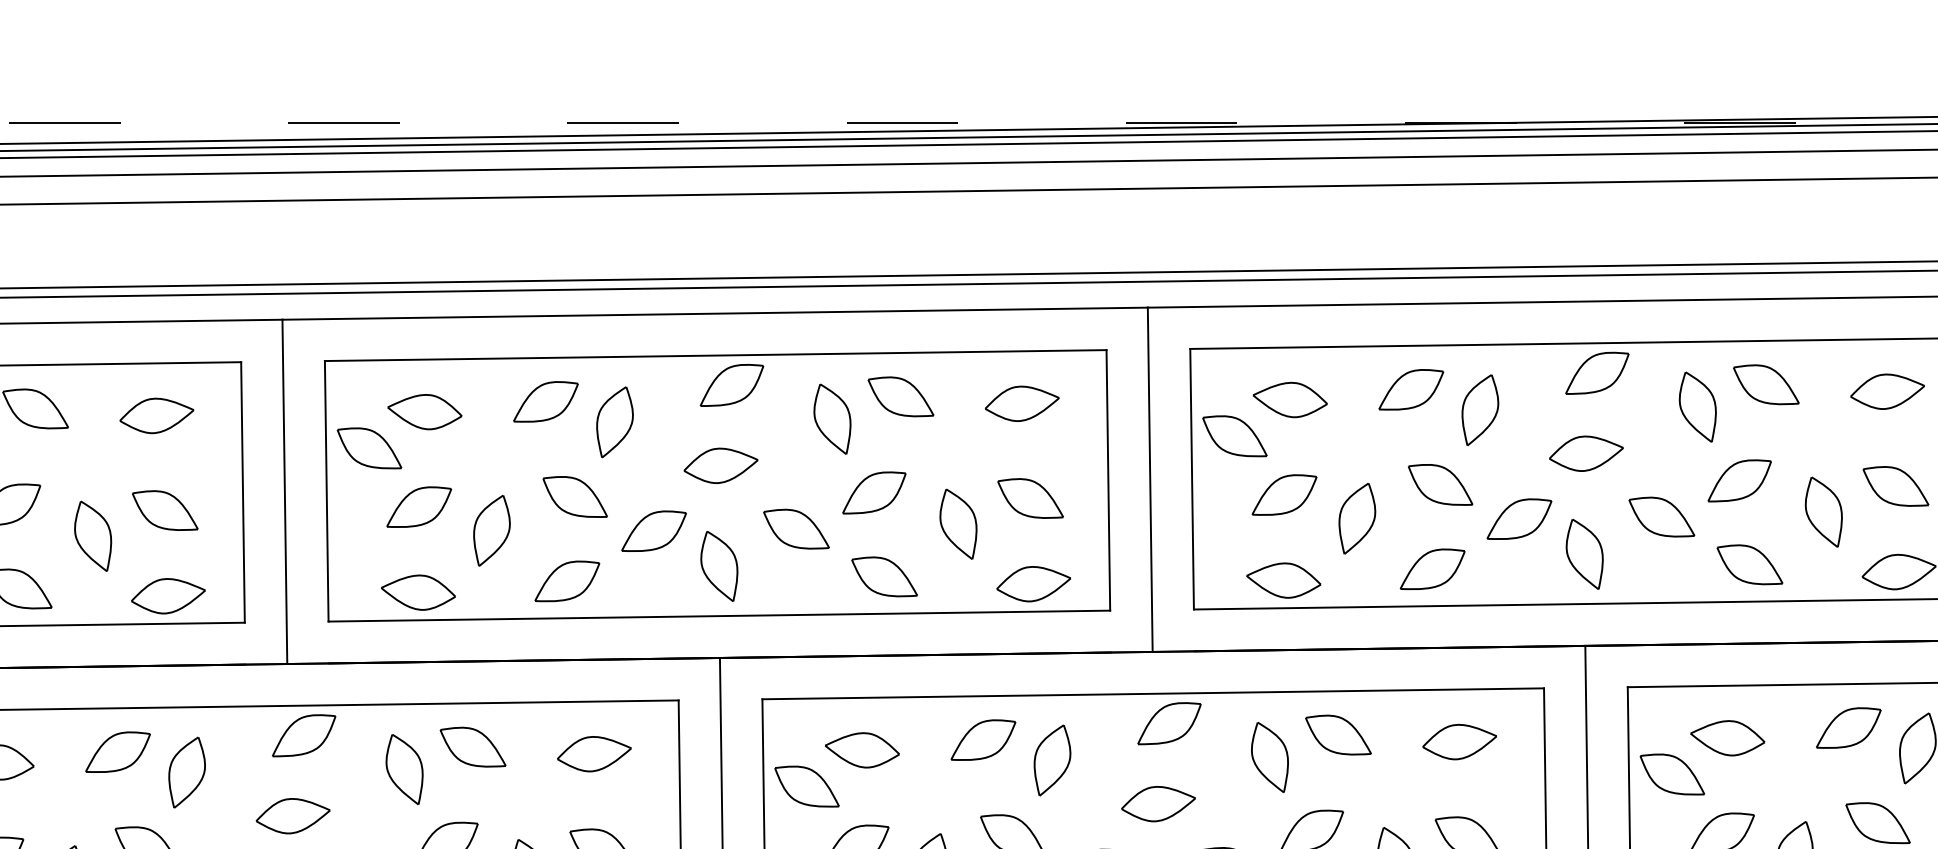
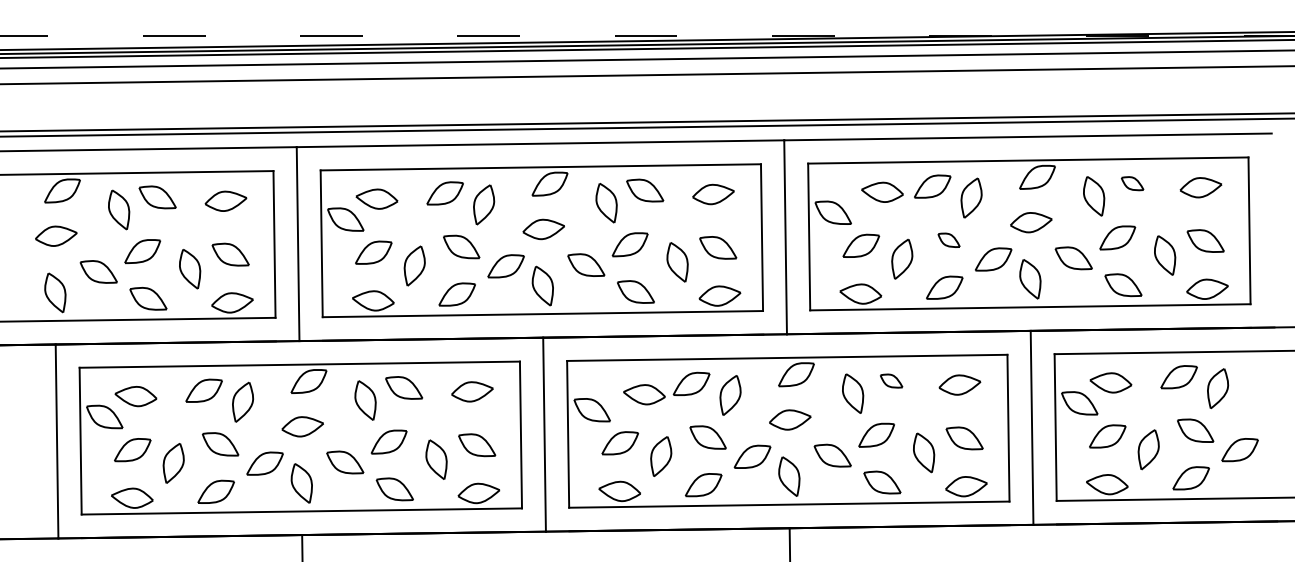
part: (1766, 384) -> (1132, 183), size x0.6
part: (1290, 398) -> (882, 191), moved
part: (1439, 485) -> (948, 240), size x0.6
part: (1338, 733) -> (891, 380), size x0.6
part: (862, 749) -> (644, 394), moved

